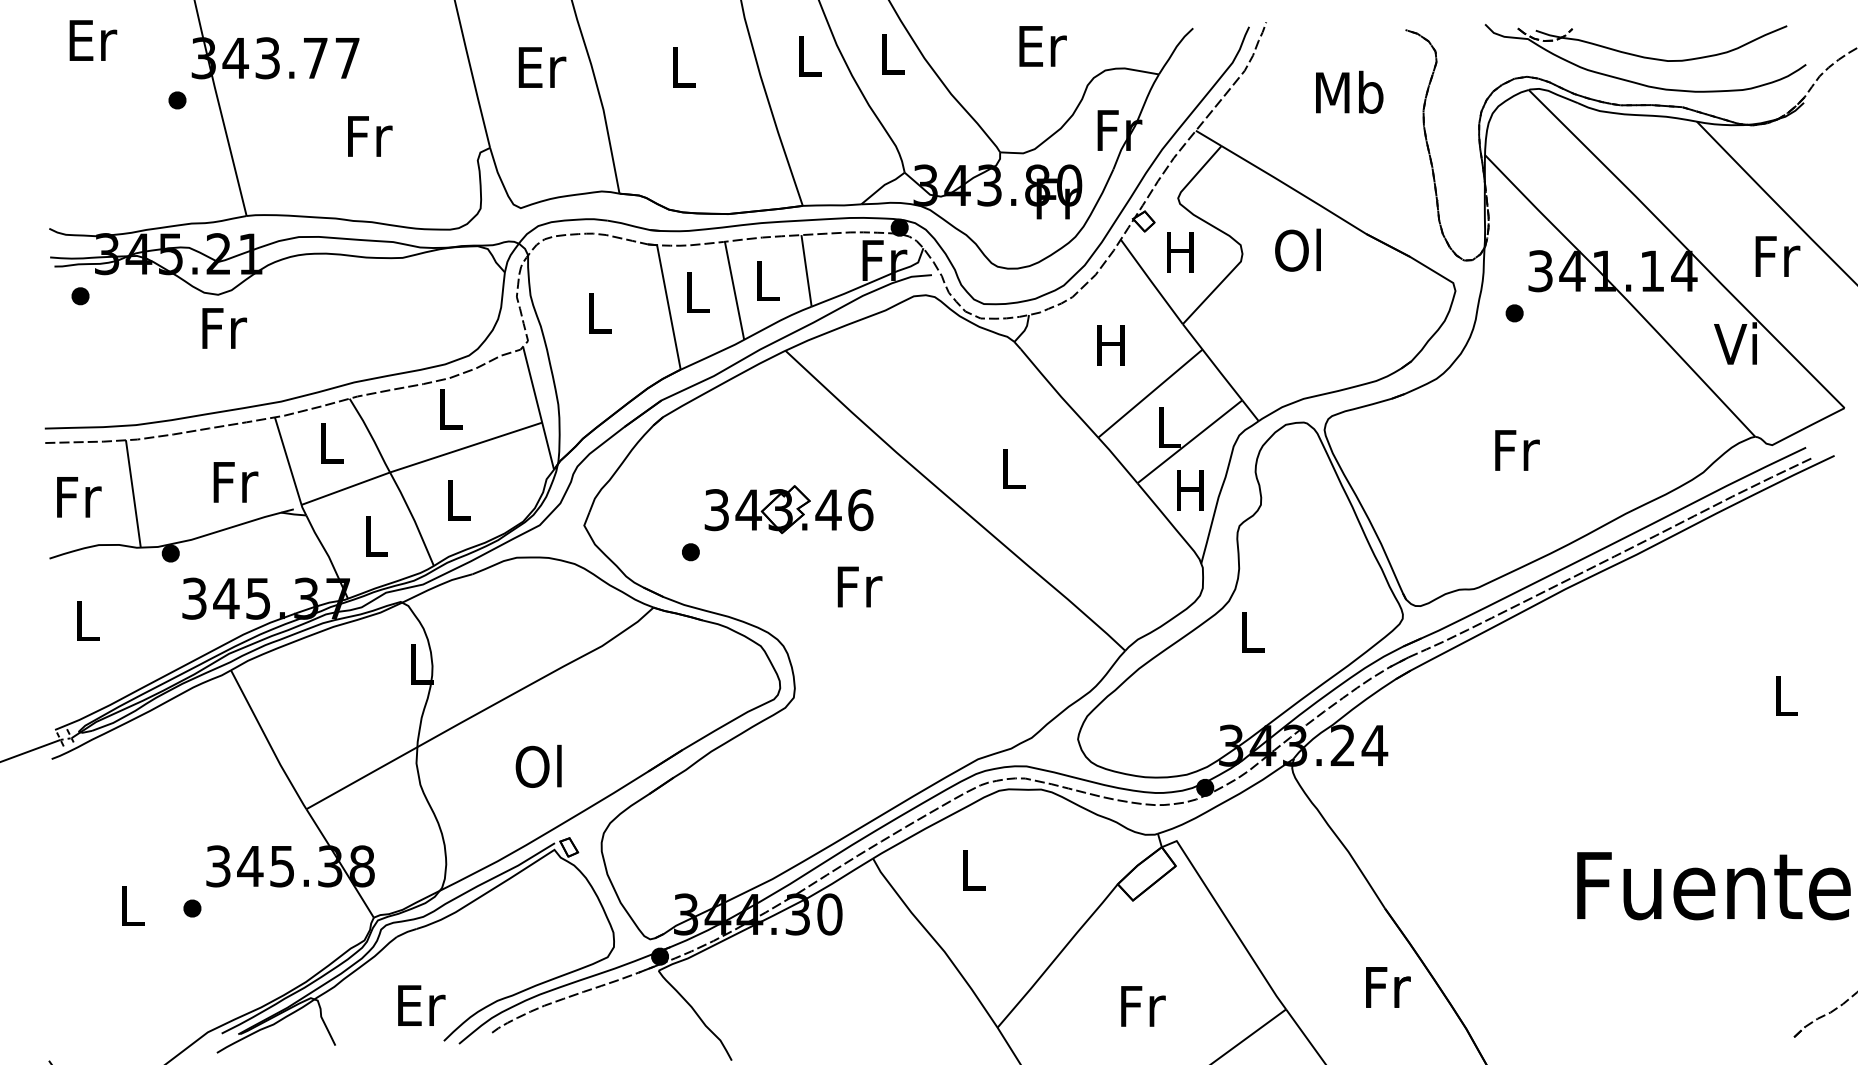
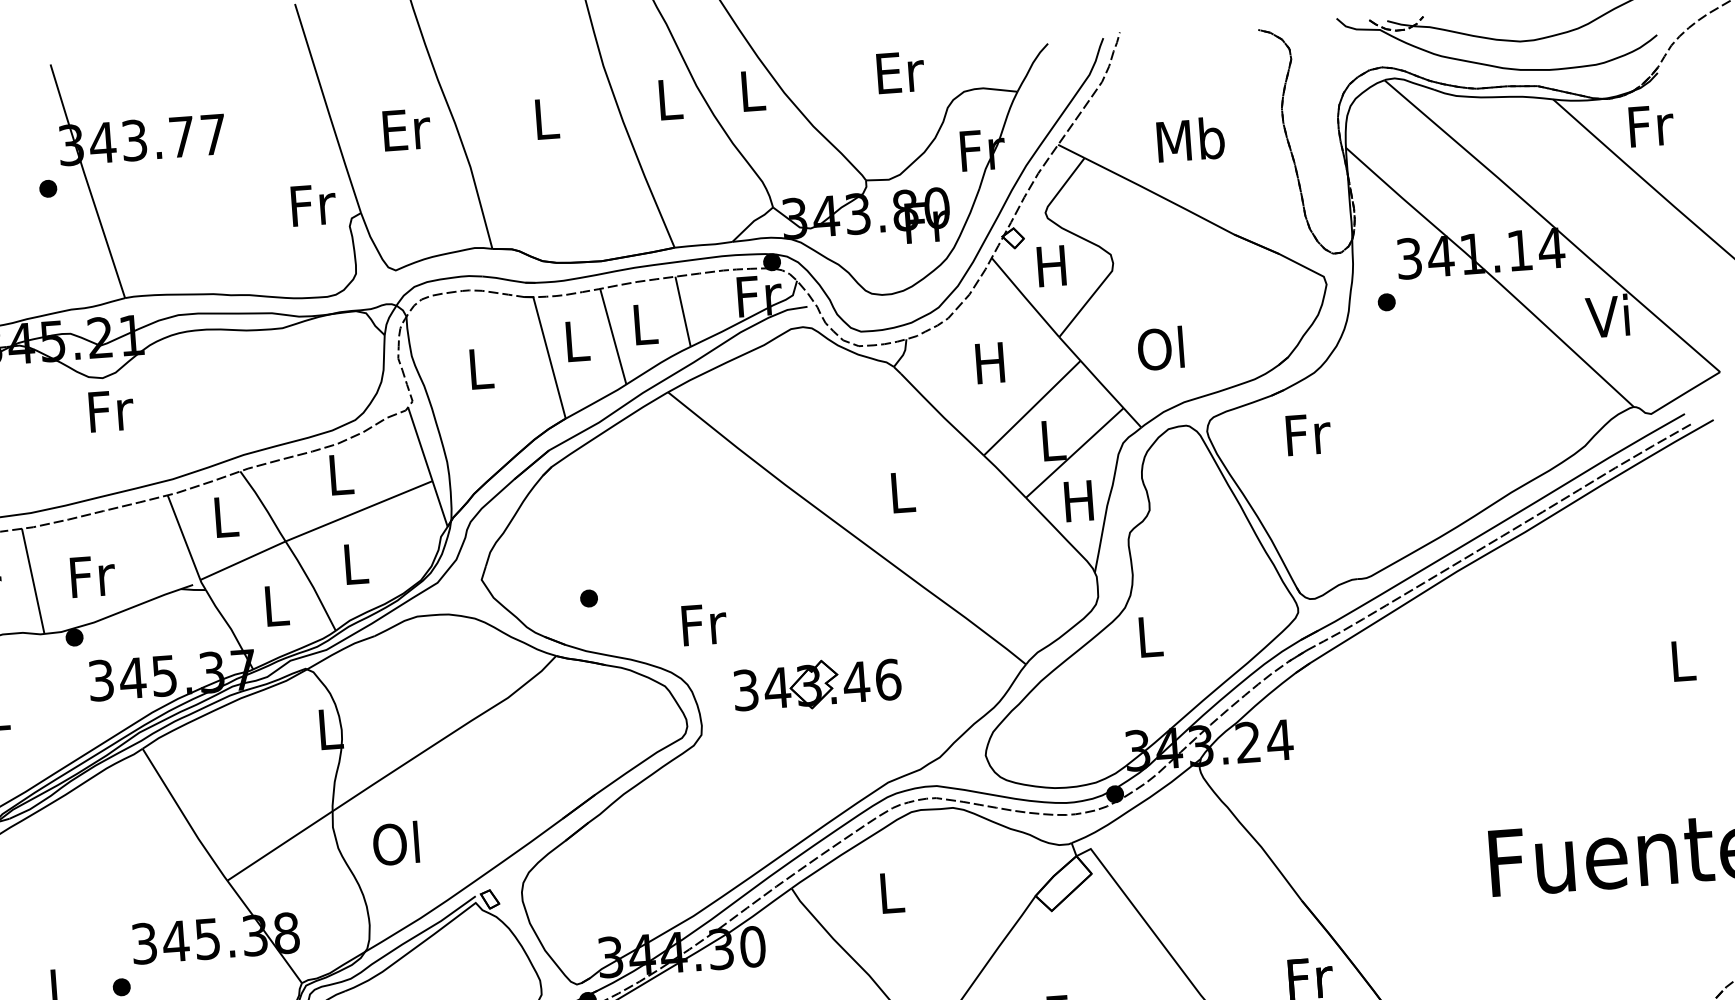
text: (1349, 91) -> (1190, 138), moved
text: (370, 136) -> (314, 205), moved
text: (1297, 249) -> (1160, 347), moved
text: (1777, 256) -> (1651, 125), moved
text: (1517, 450) -> (1308, 434), moved
text: (235, 482) -> (92, 576), moved
part: (788, 509) -> (816, 684), moved
text: (859, 586) -> (703, 624), moved
text: (538, 765) -> (395, 842), moved

